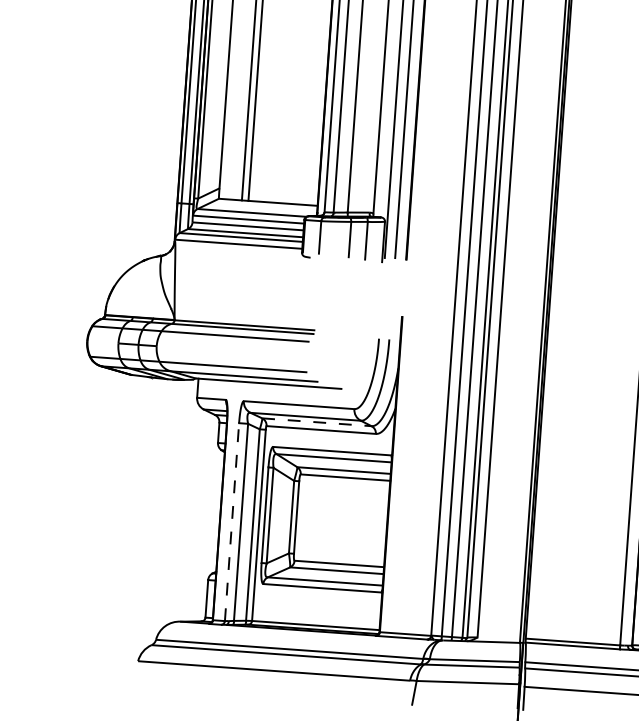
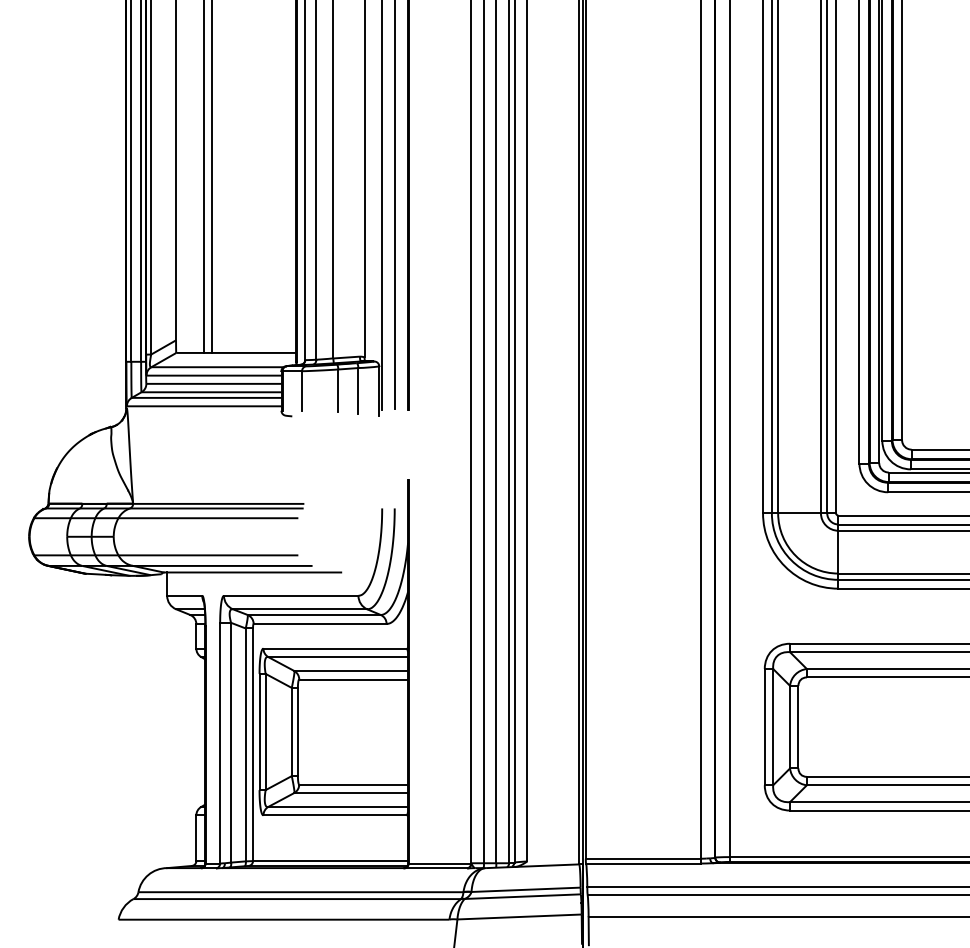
line: (317, 421) -> (314, 614), dashed -> solid
line: (232, 521) -> (220, 742), dashed -> solid

